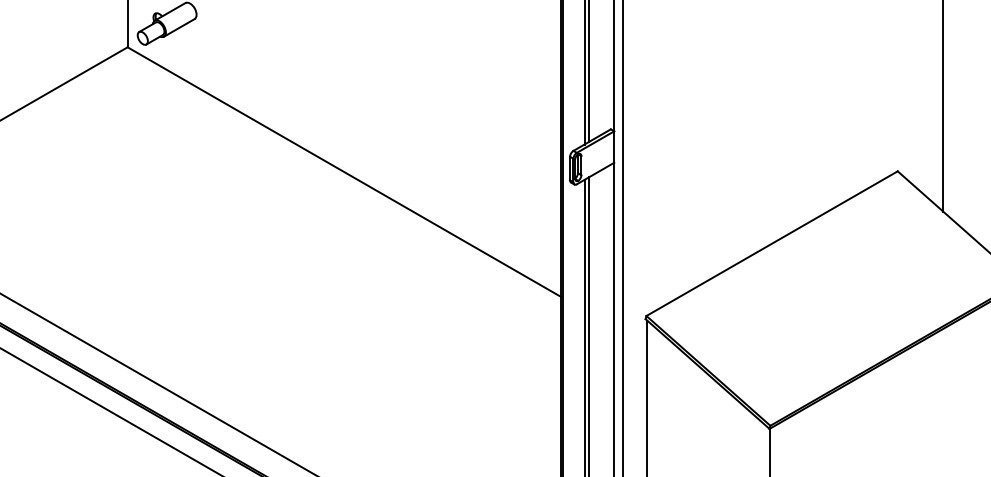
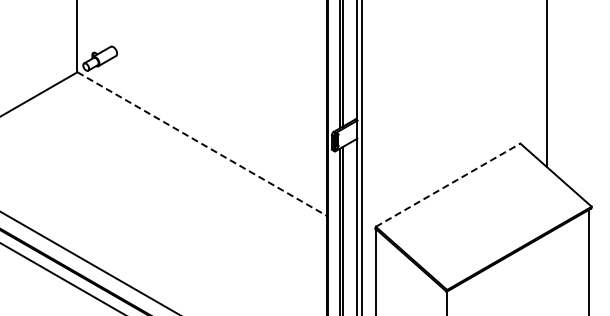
line: (345, 172) -> (202, 144), solid -> dashed
line: (772, 242) -> (448, 184), solid -> dashed

